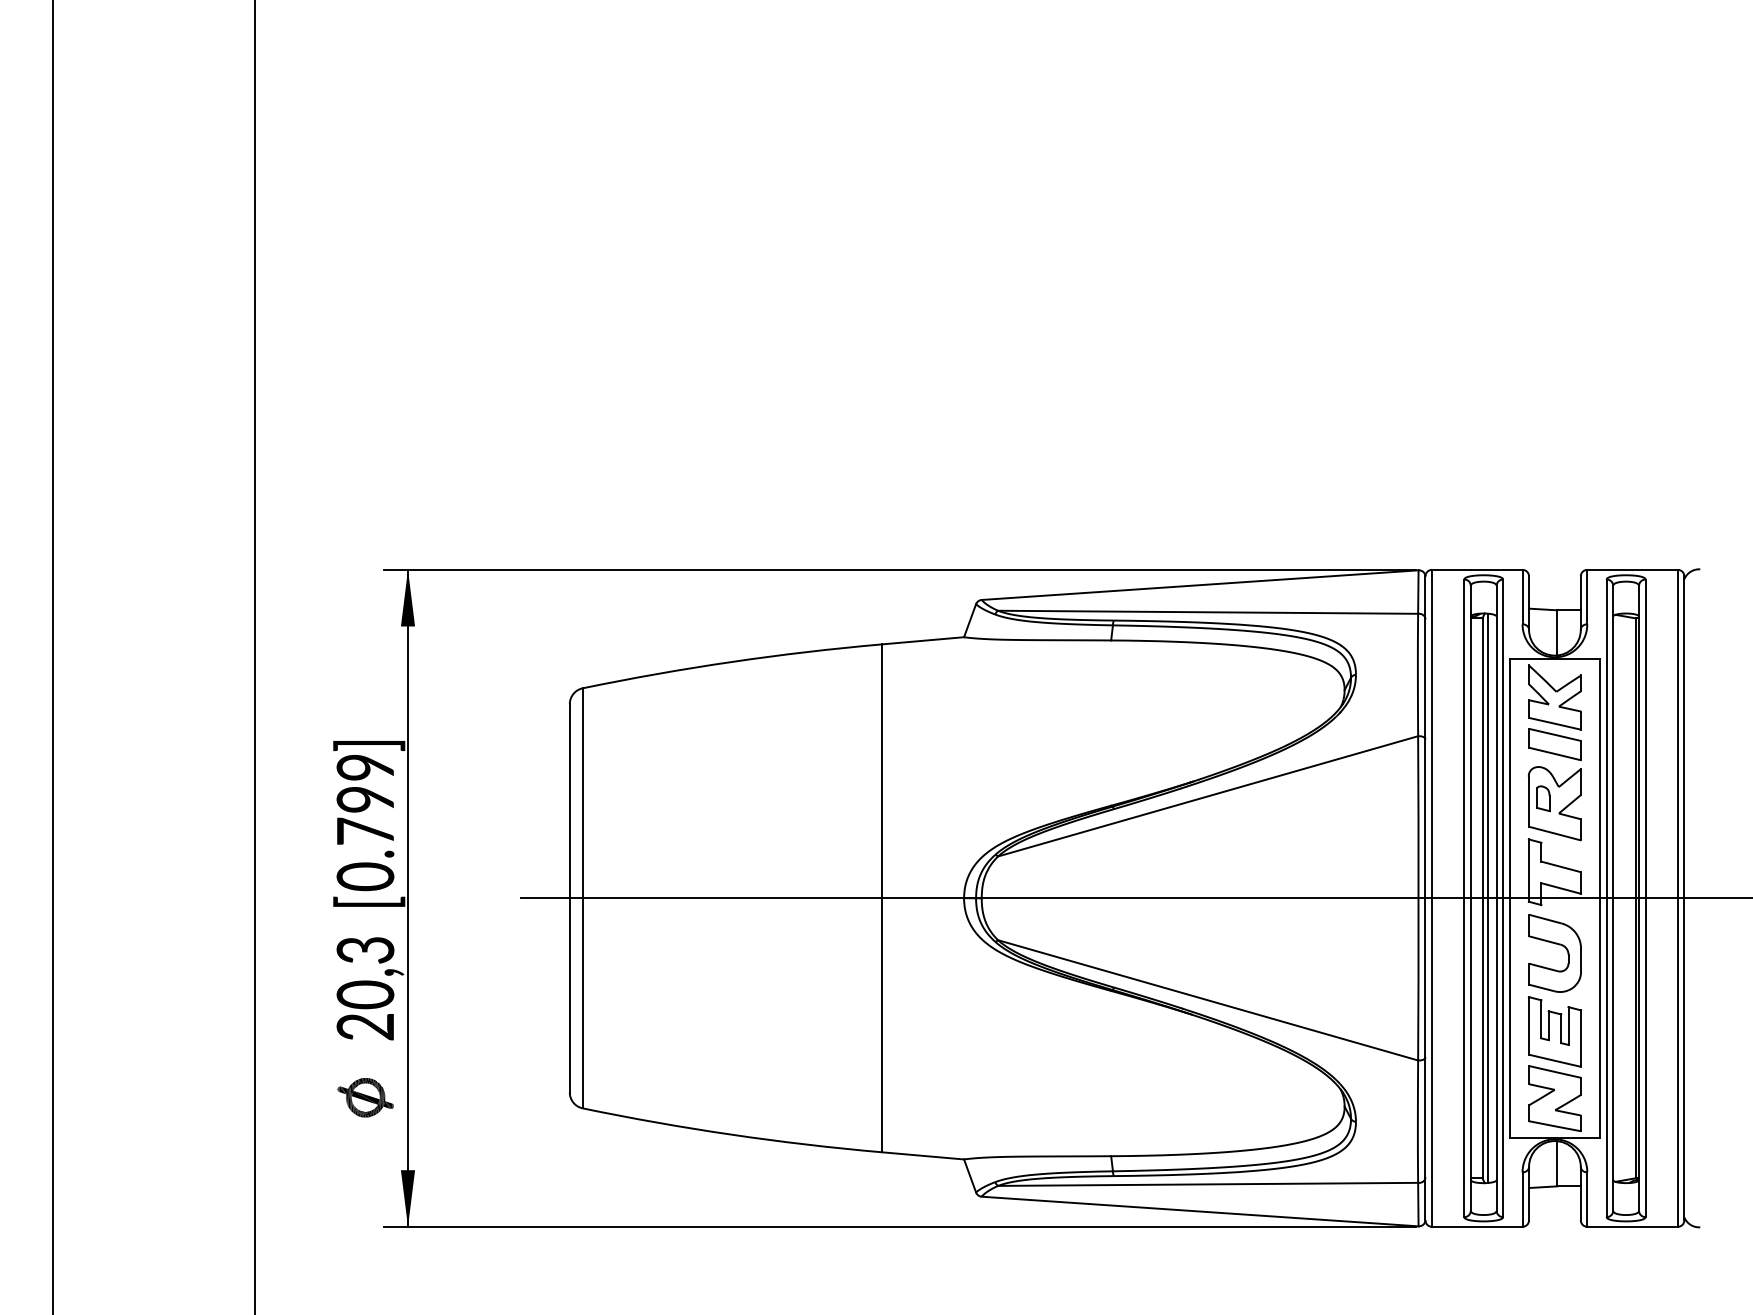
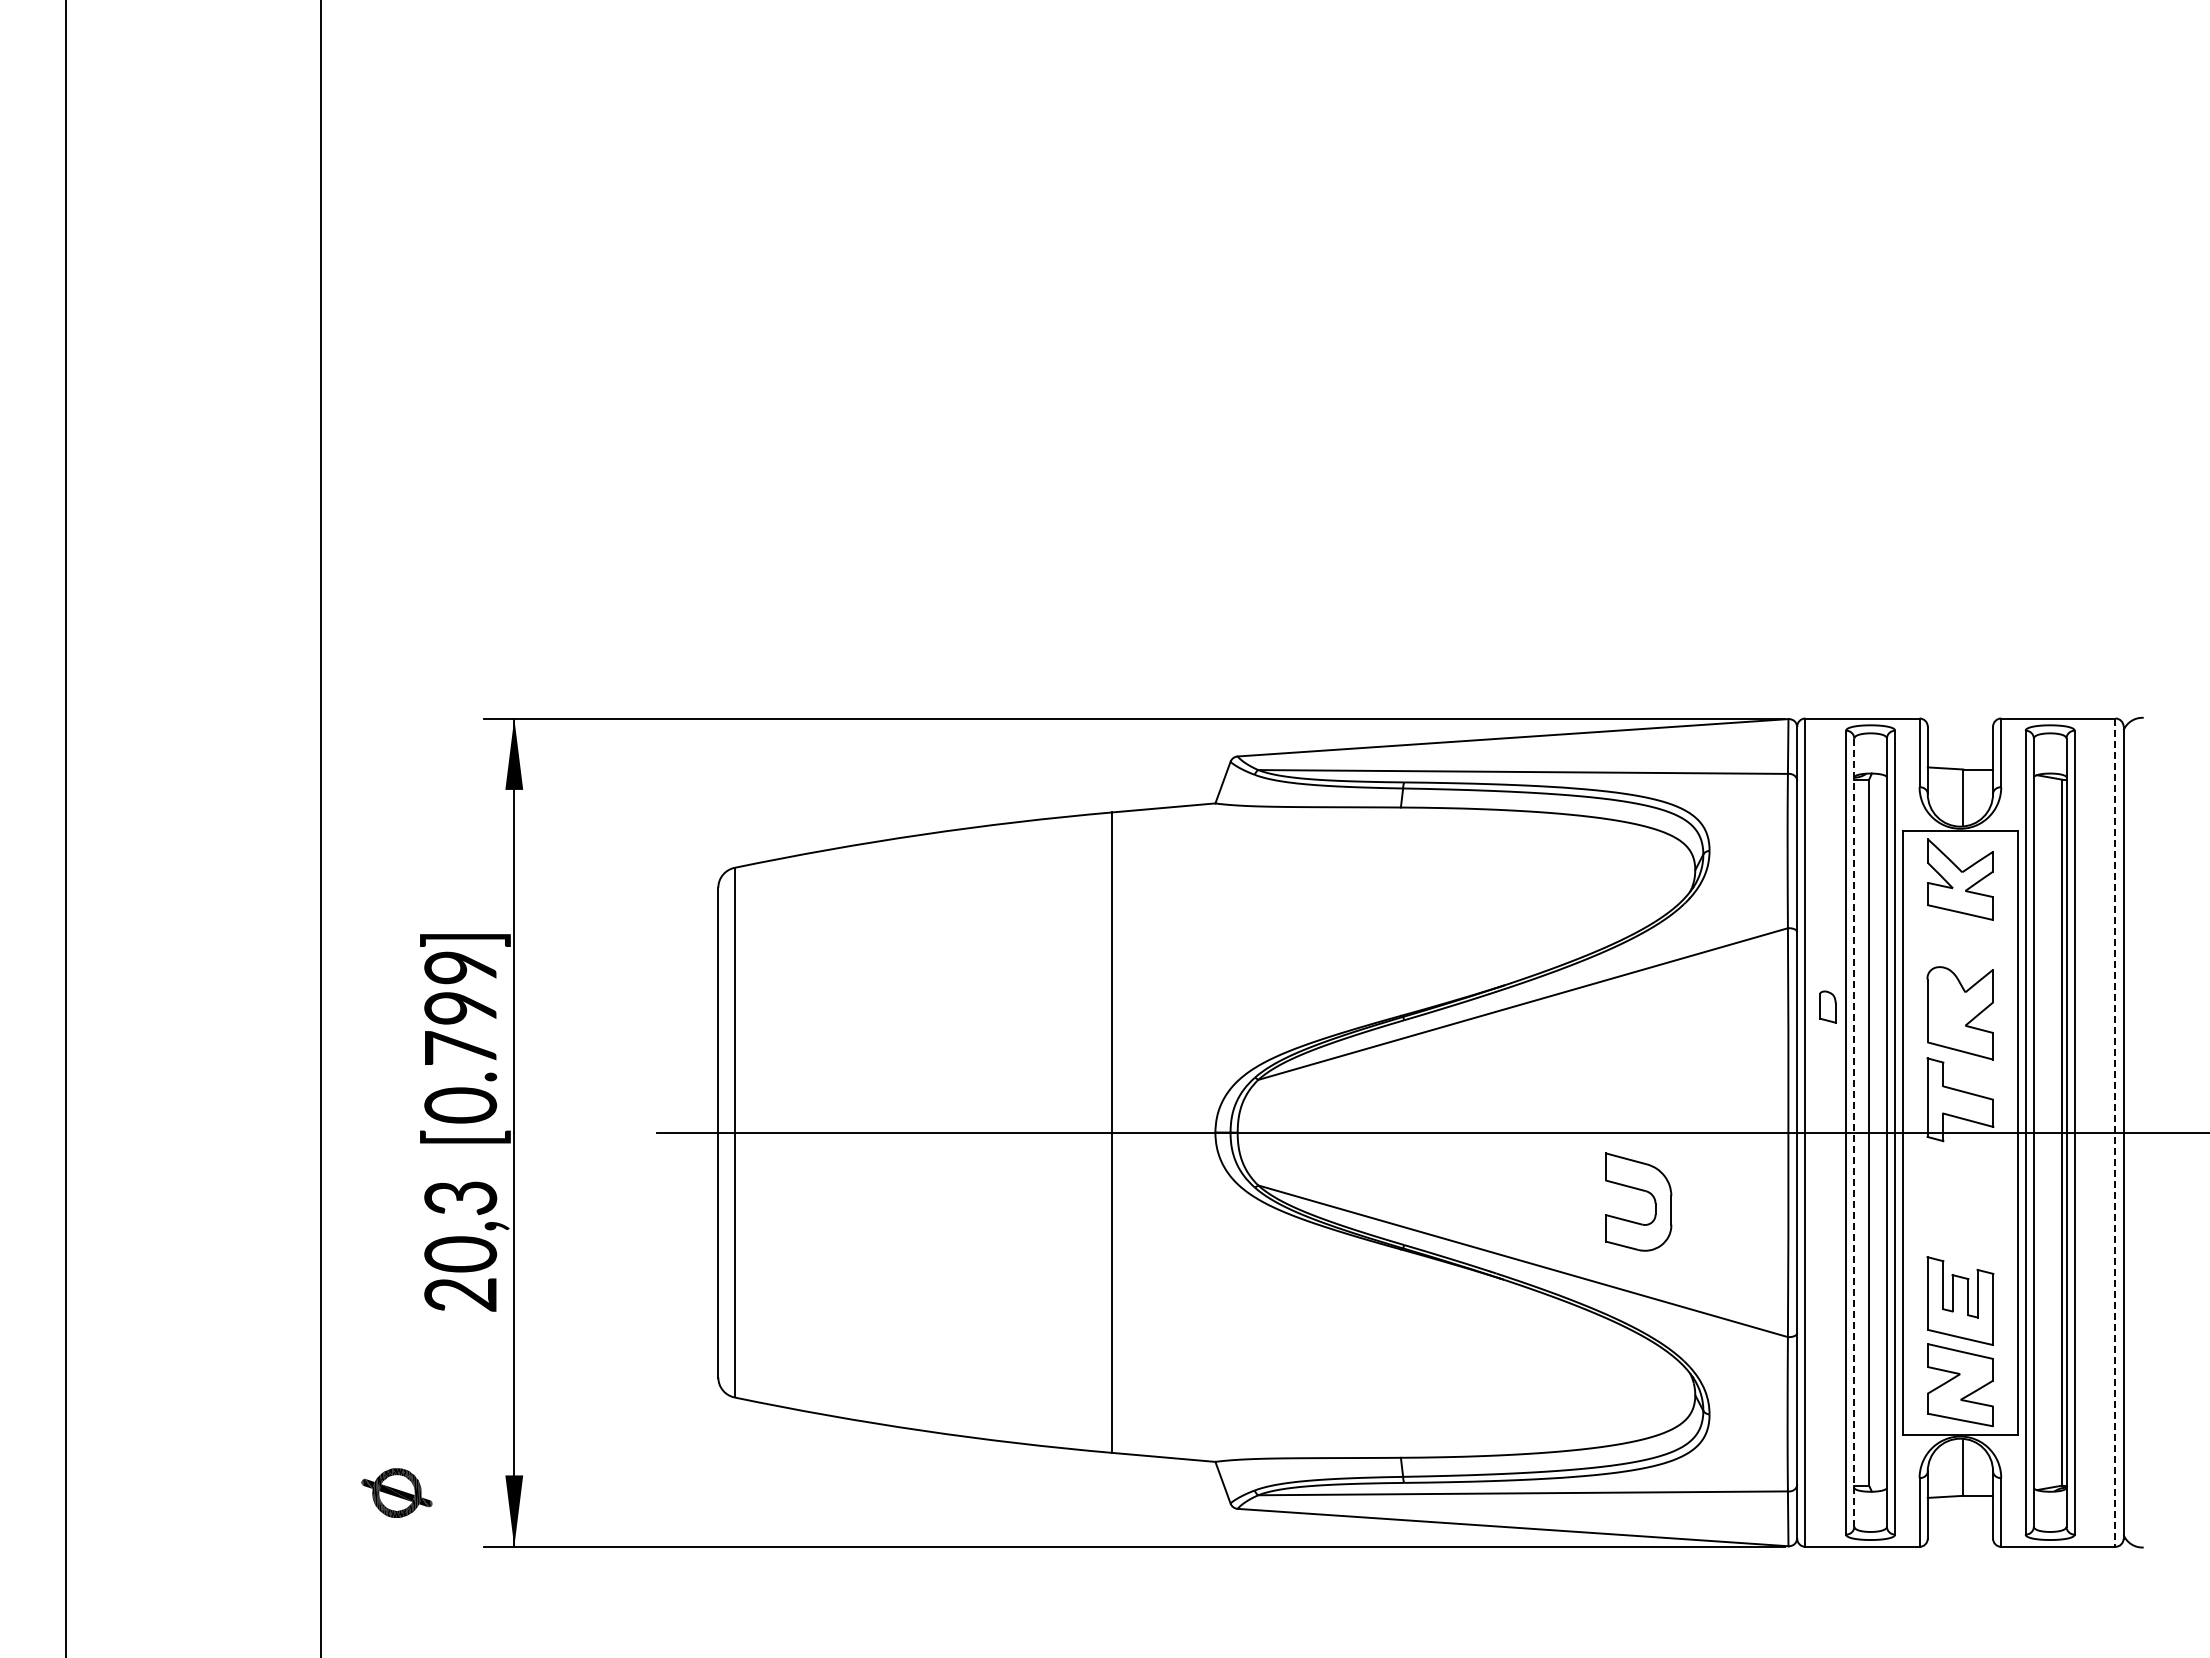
part: (1554, 744) -> (1960, 938), removed
part: (1543, 798) -> (1827, 1006), moved
line: (1470, 898) -> (1854, 1132), solid -> dashed
line: (1487, 898) -> (1875, 1132), removed
line: (1677, 898) -> (2115, 1133), solid -> dashed
part: (1558, 944) -> (1642, 1191), moved
part: (365, 1097) -> (396, 1492), moved

